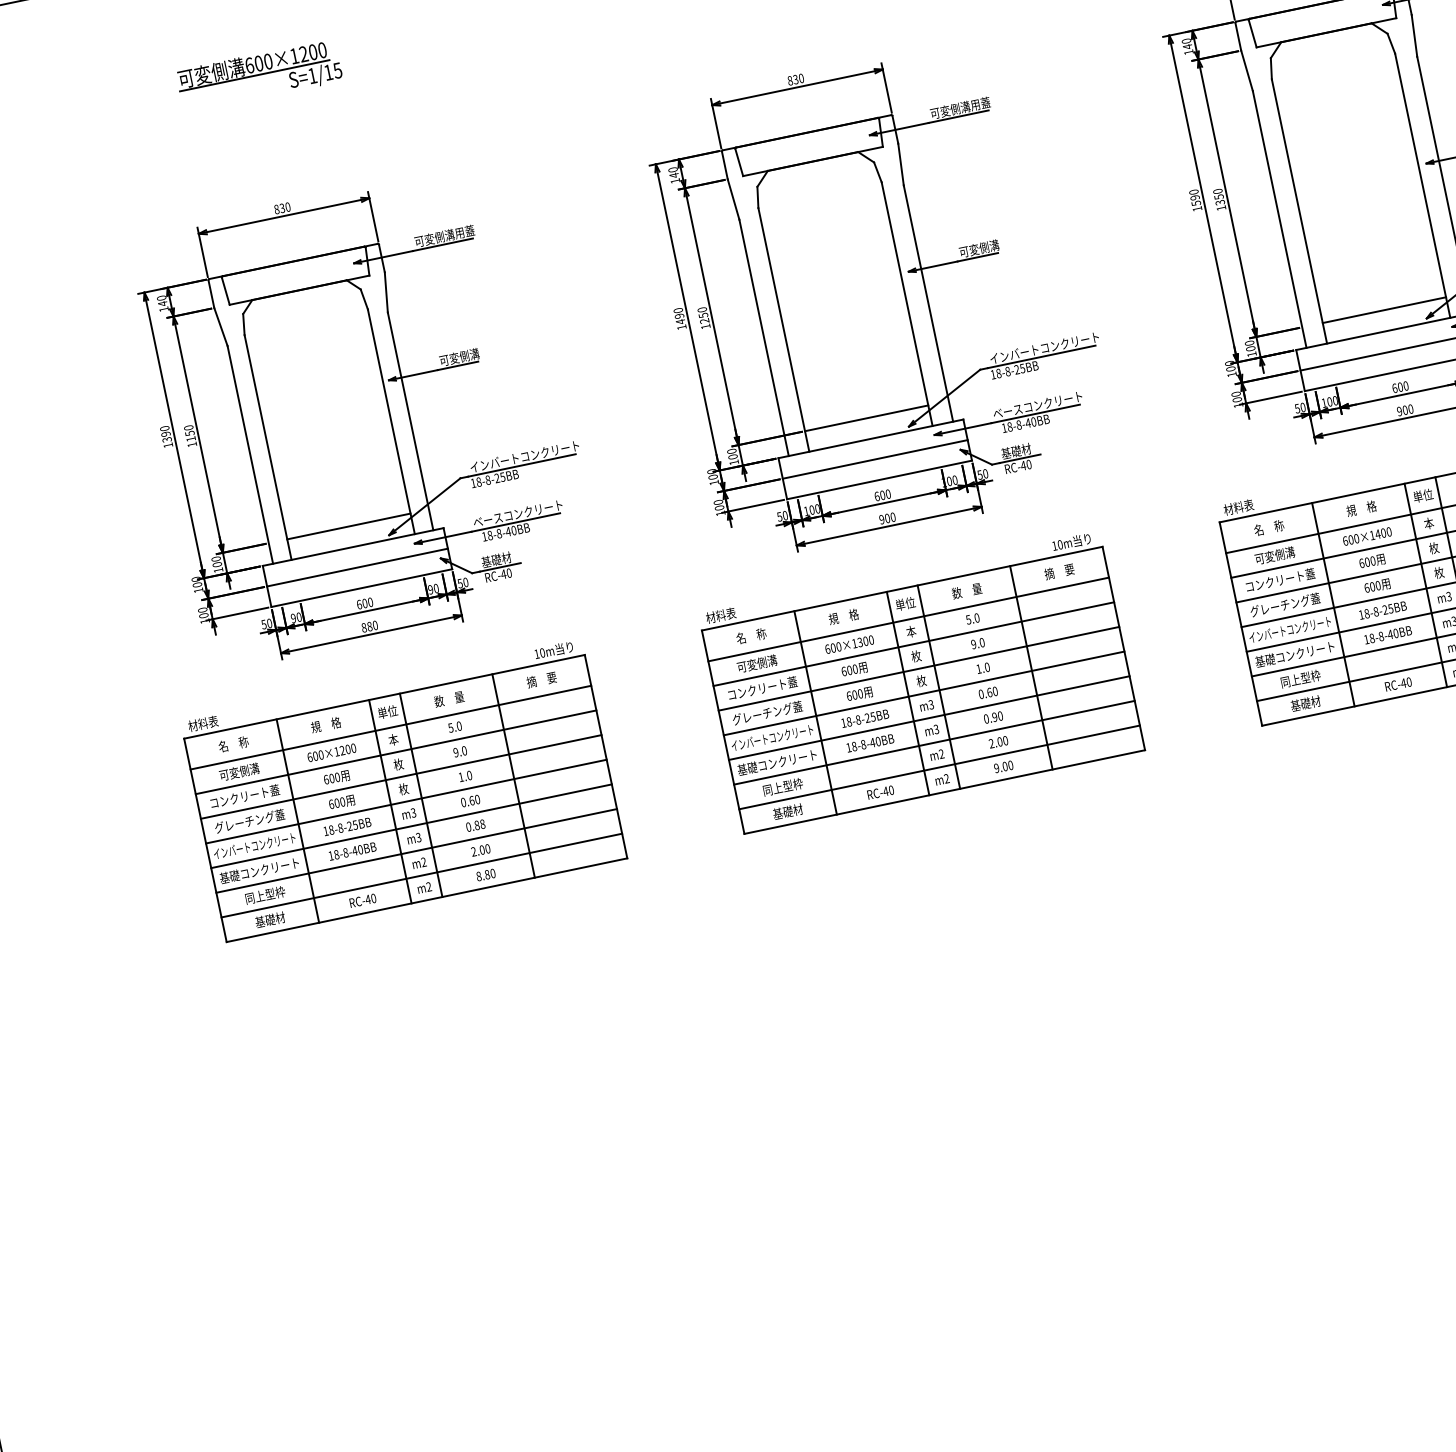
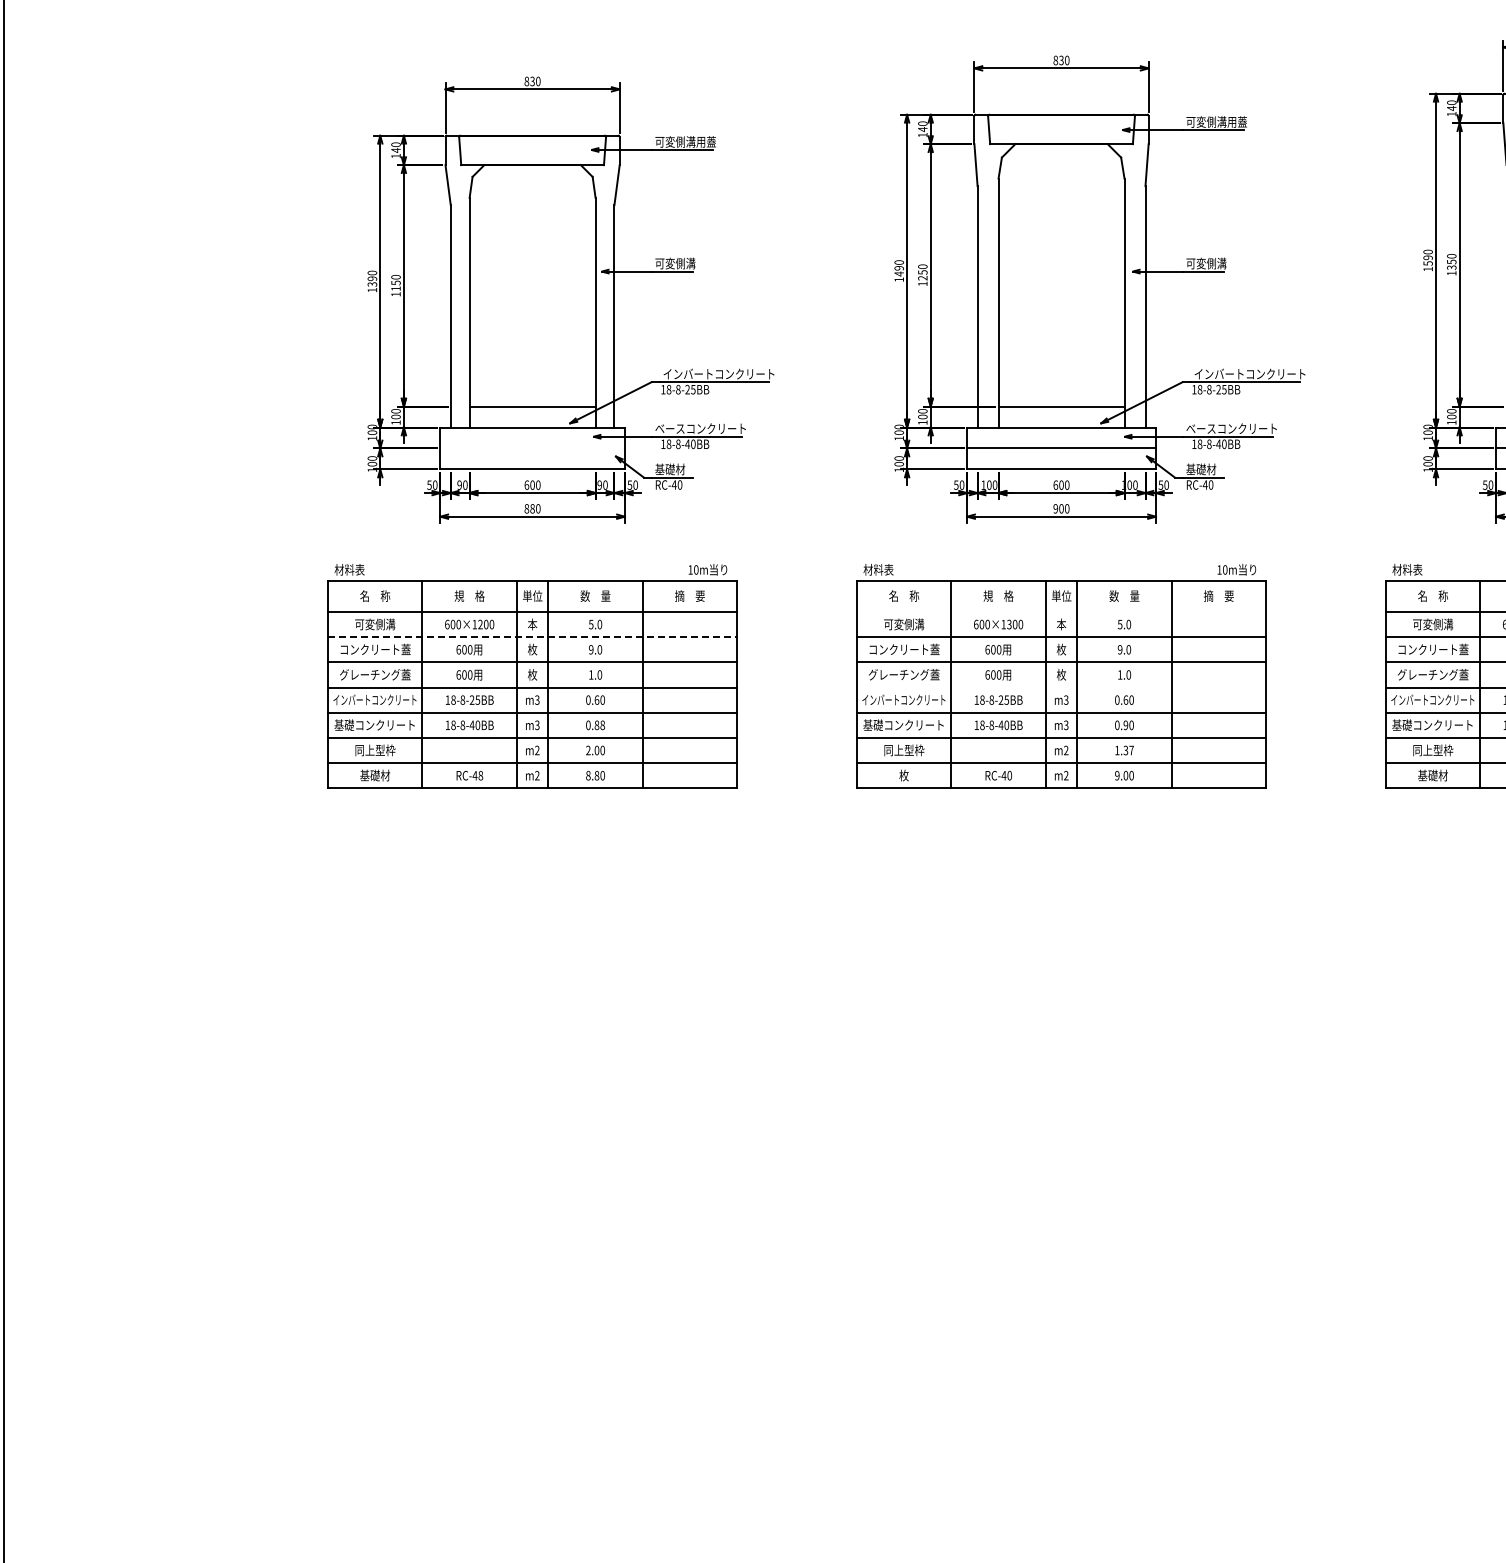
line: (357, 567) -> (532, 448), removed
line: (908, 619) -> (1061, 612), removed
line: (924, 693) -> (1061, 687), removed
text: (998, 742) -> (1124, 750), 2.00 -> 1.37
line: (396, 752) -> (532, 637), solid -> dashed
text: (788, 811) -> (904, 775), 基礎材 -> 枚
text: (373, 899) -> (480, 776), RC-40 -> RC-48

